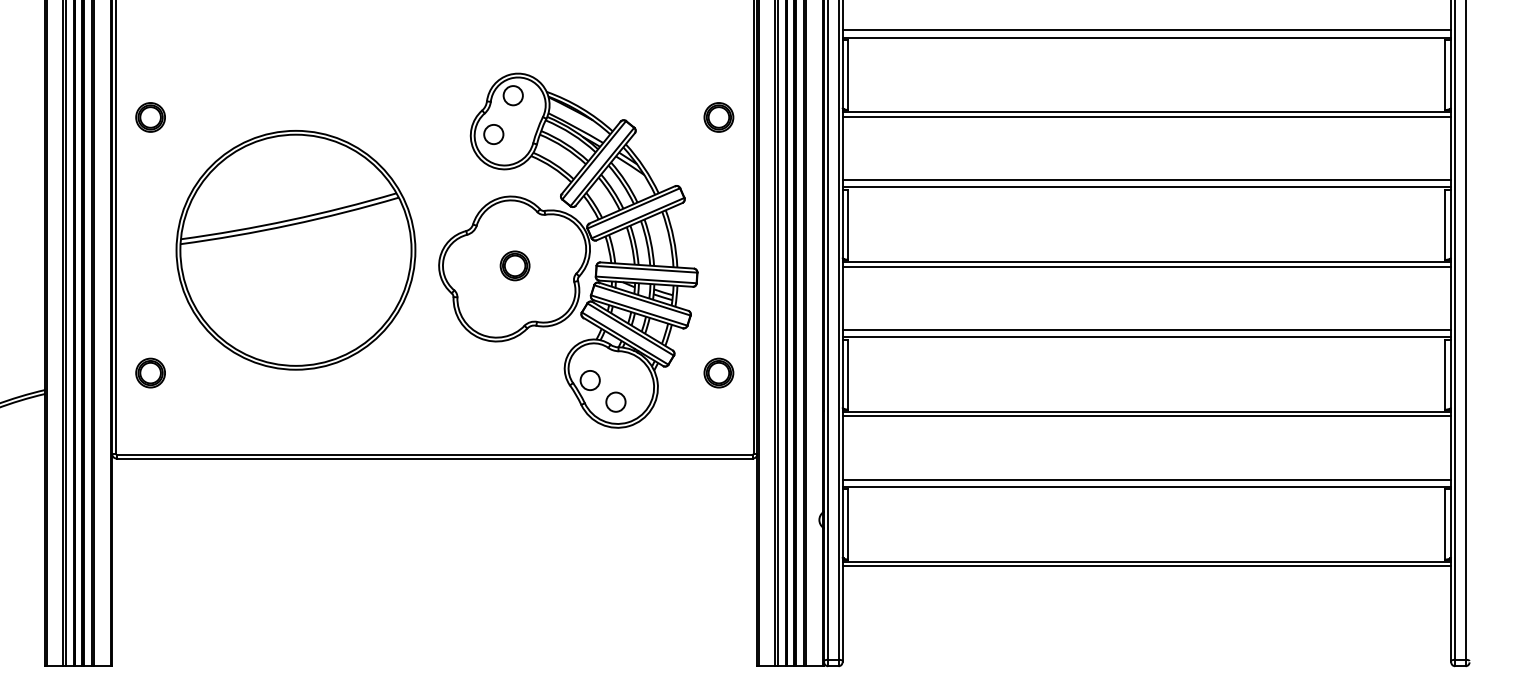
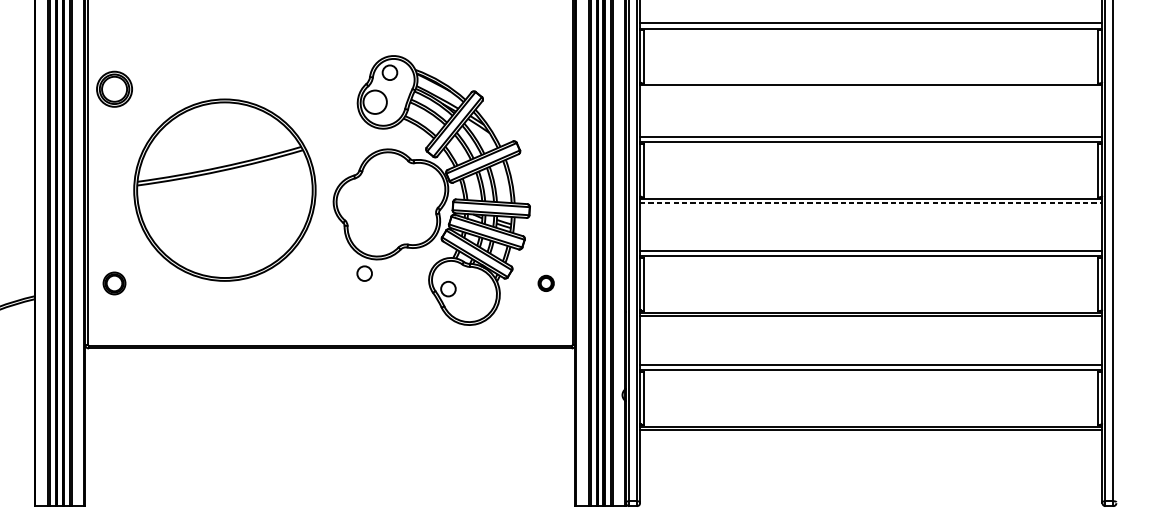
line: (1146, 116) -> (870, 88), removed
part: (150, 117) -> (114, 89), size x1.6
part: (718, 117) -> (545, 89), removed
circle: (493, 134) -> (374, 102), size x1.6
part: (514, 265) -> (390, 201), removed
line: (1147, 266) -> (871, 202), solid -> dashed
part: (718, 372) -> (545, 283), size x0.7
circle: (615, 401) -> (364, 273), moved

